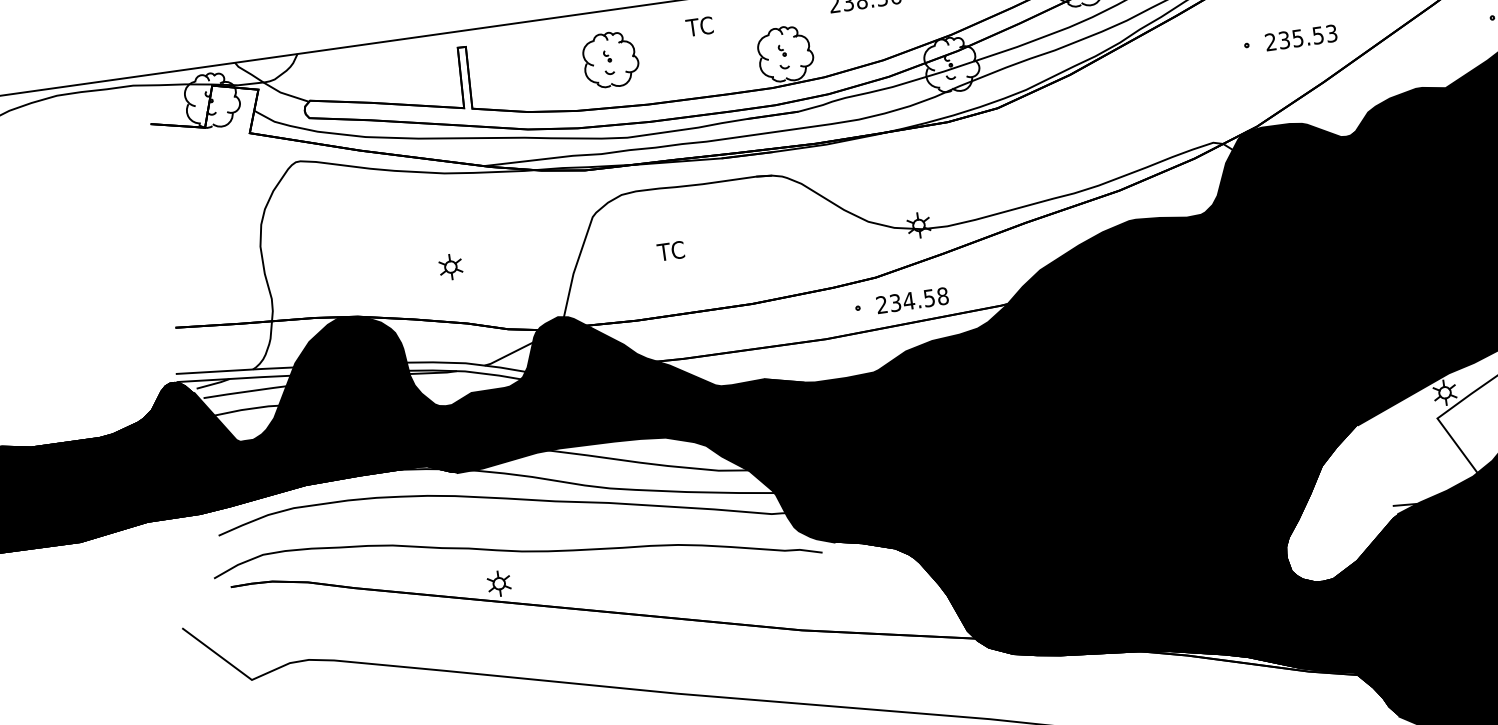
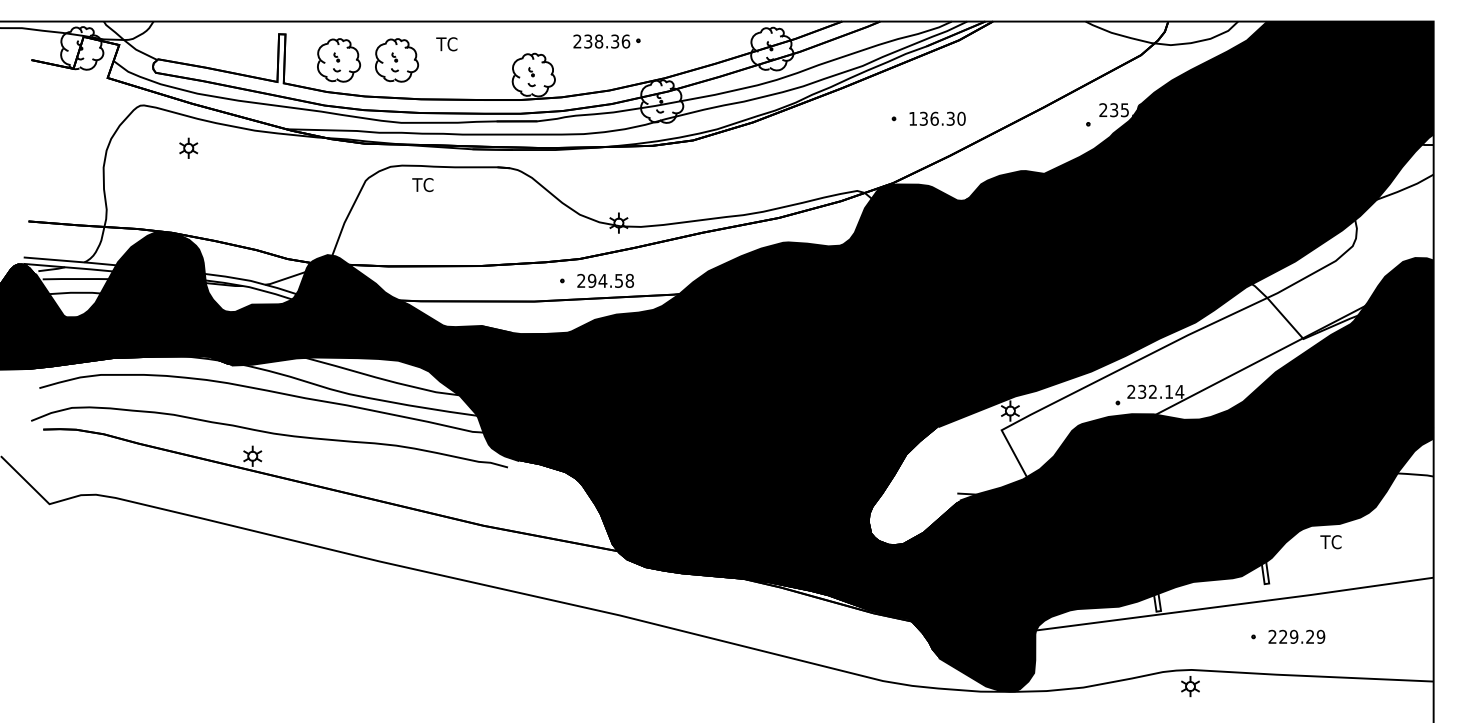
text: (699, 27) -> (446, 44), moved
text: (1301, 37) -> (937, 118), 235.53 -> 136.30
part: (538, 70) -> (339, 60), added
text: (670, 251) -> (422, 185), moved
part: (450, 266) -> (188, 147), moved
text: (895, 302) -> (592, 280), 234.58 -> 294.58

